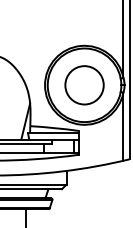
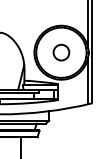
circle: (84, 84) -> (61, 52), size x0.6

